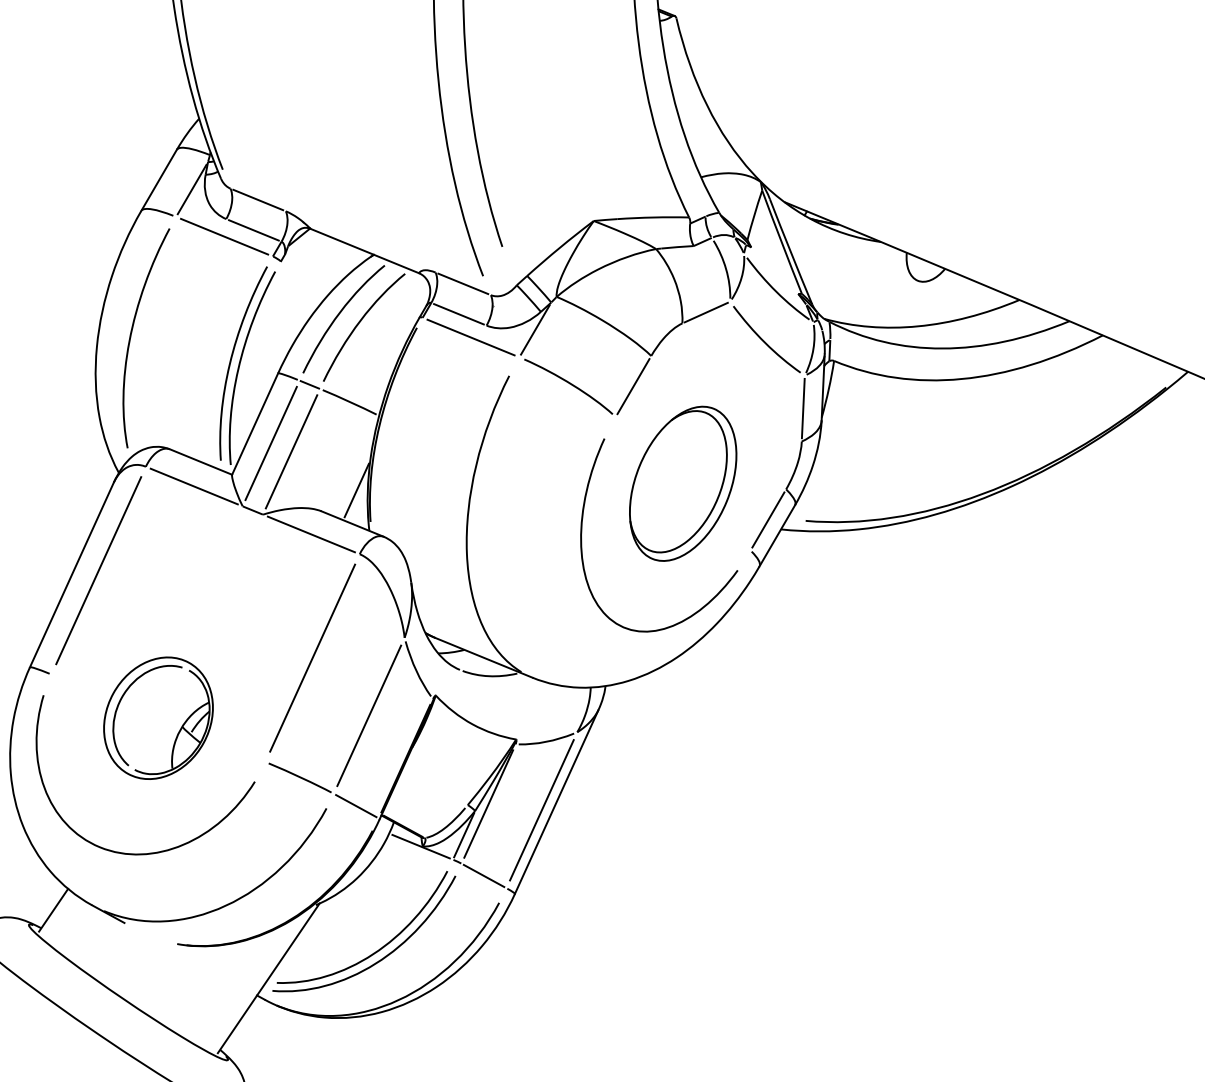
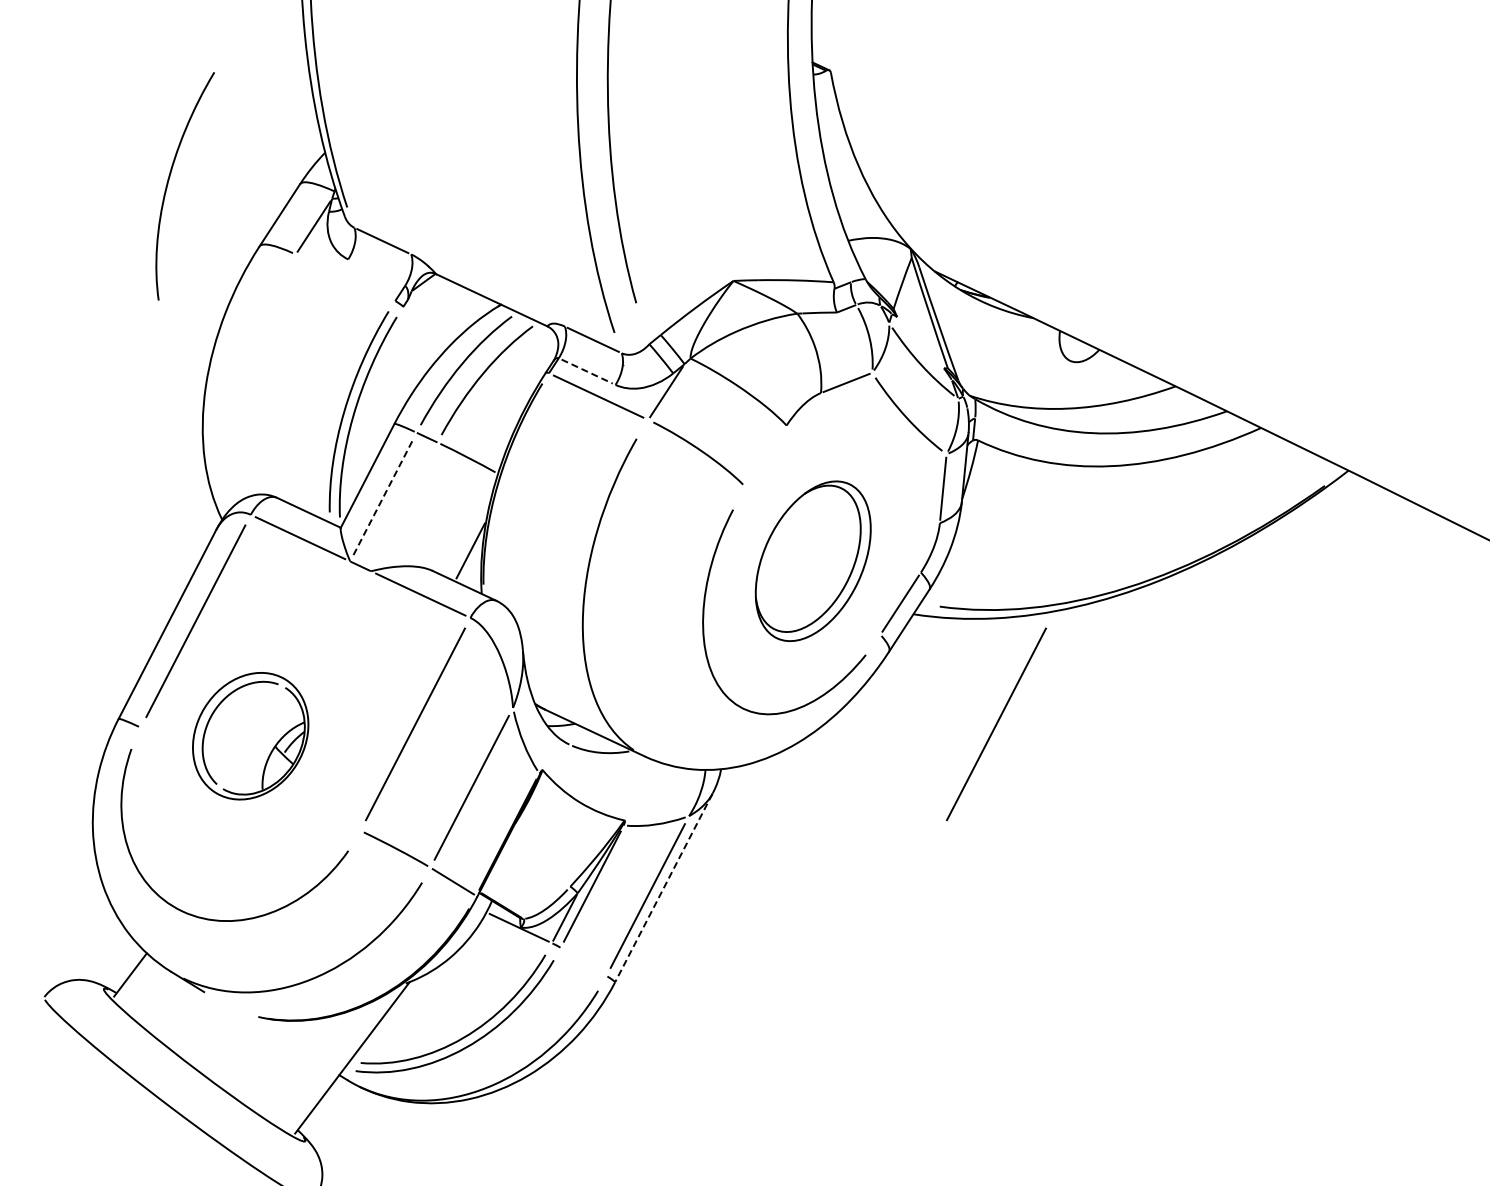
line: (253, 230) -> (376, 272), removed
line: (224, 236) -> (345, 277), removed
line: (459, 314) -> (587, 371), solid -> dashed
curve: (131, 337) -> (168, 184), moved
line: (633, 386) -> (766, 456), removed
line: (271, 442) -> (383, 496), solid -> dashed
line: (291, 451) -> (404, 506), removed
line: (865, 630) -> (996, 724), added
part: (158, 718) -> (250, 736), moved
line: (556, 802) -> (663, 888), solid -> dashed
line: (483, 875) -> (583, 961), removed

